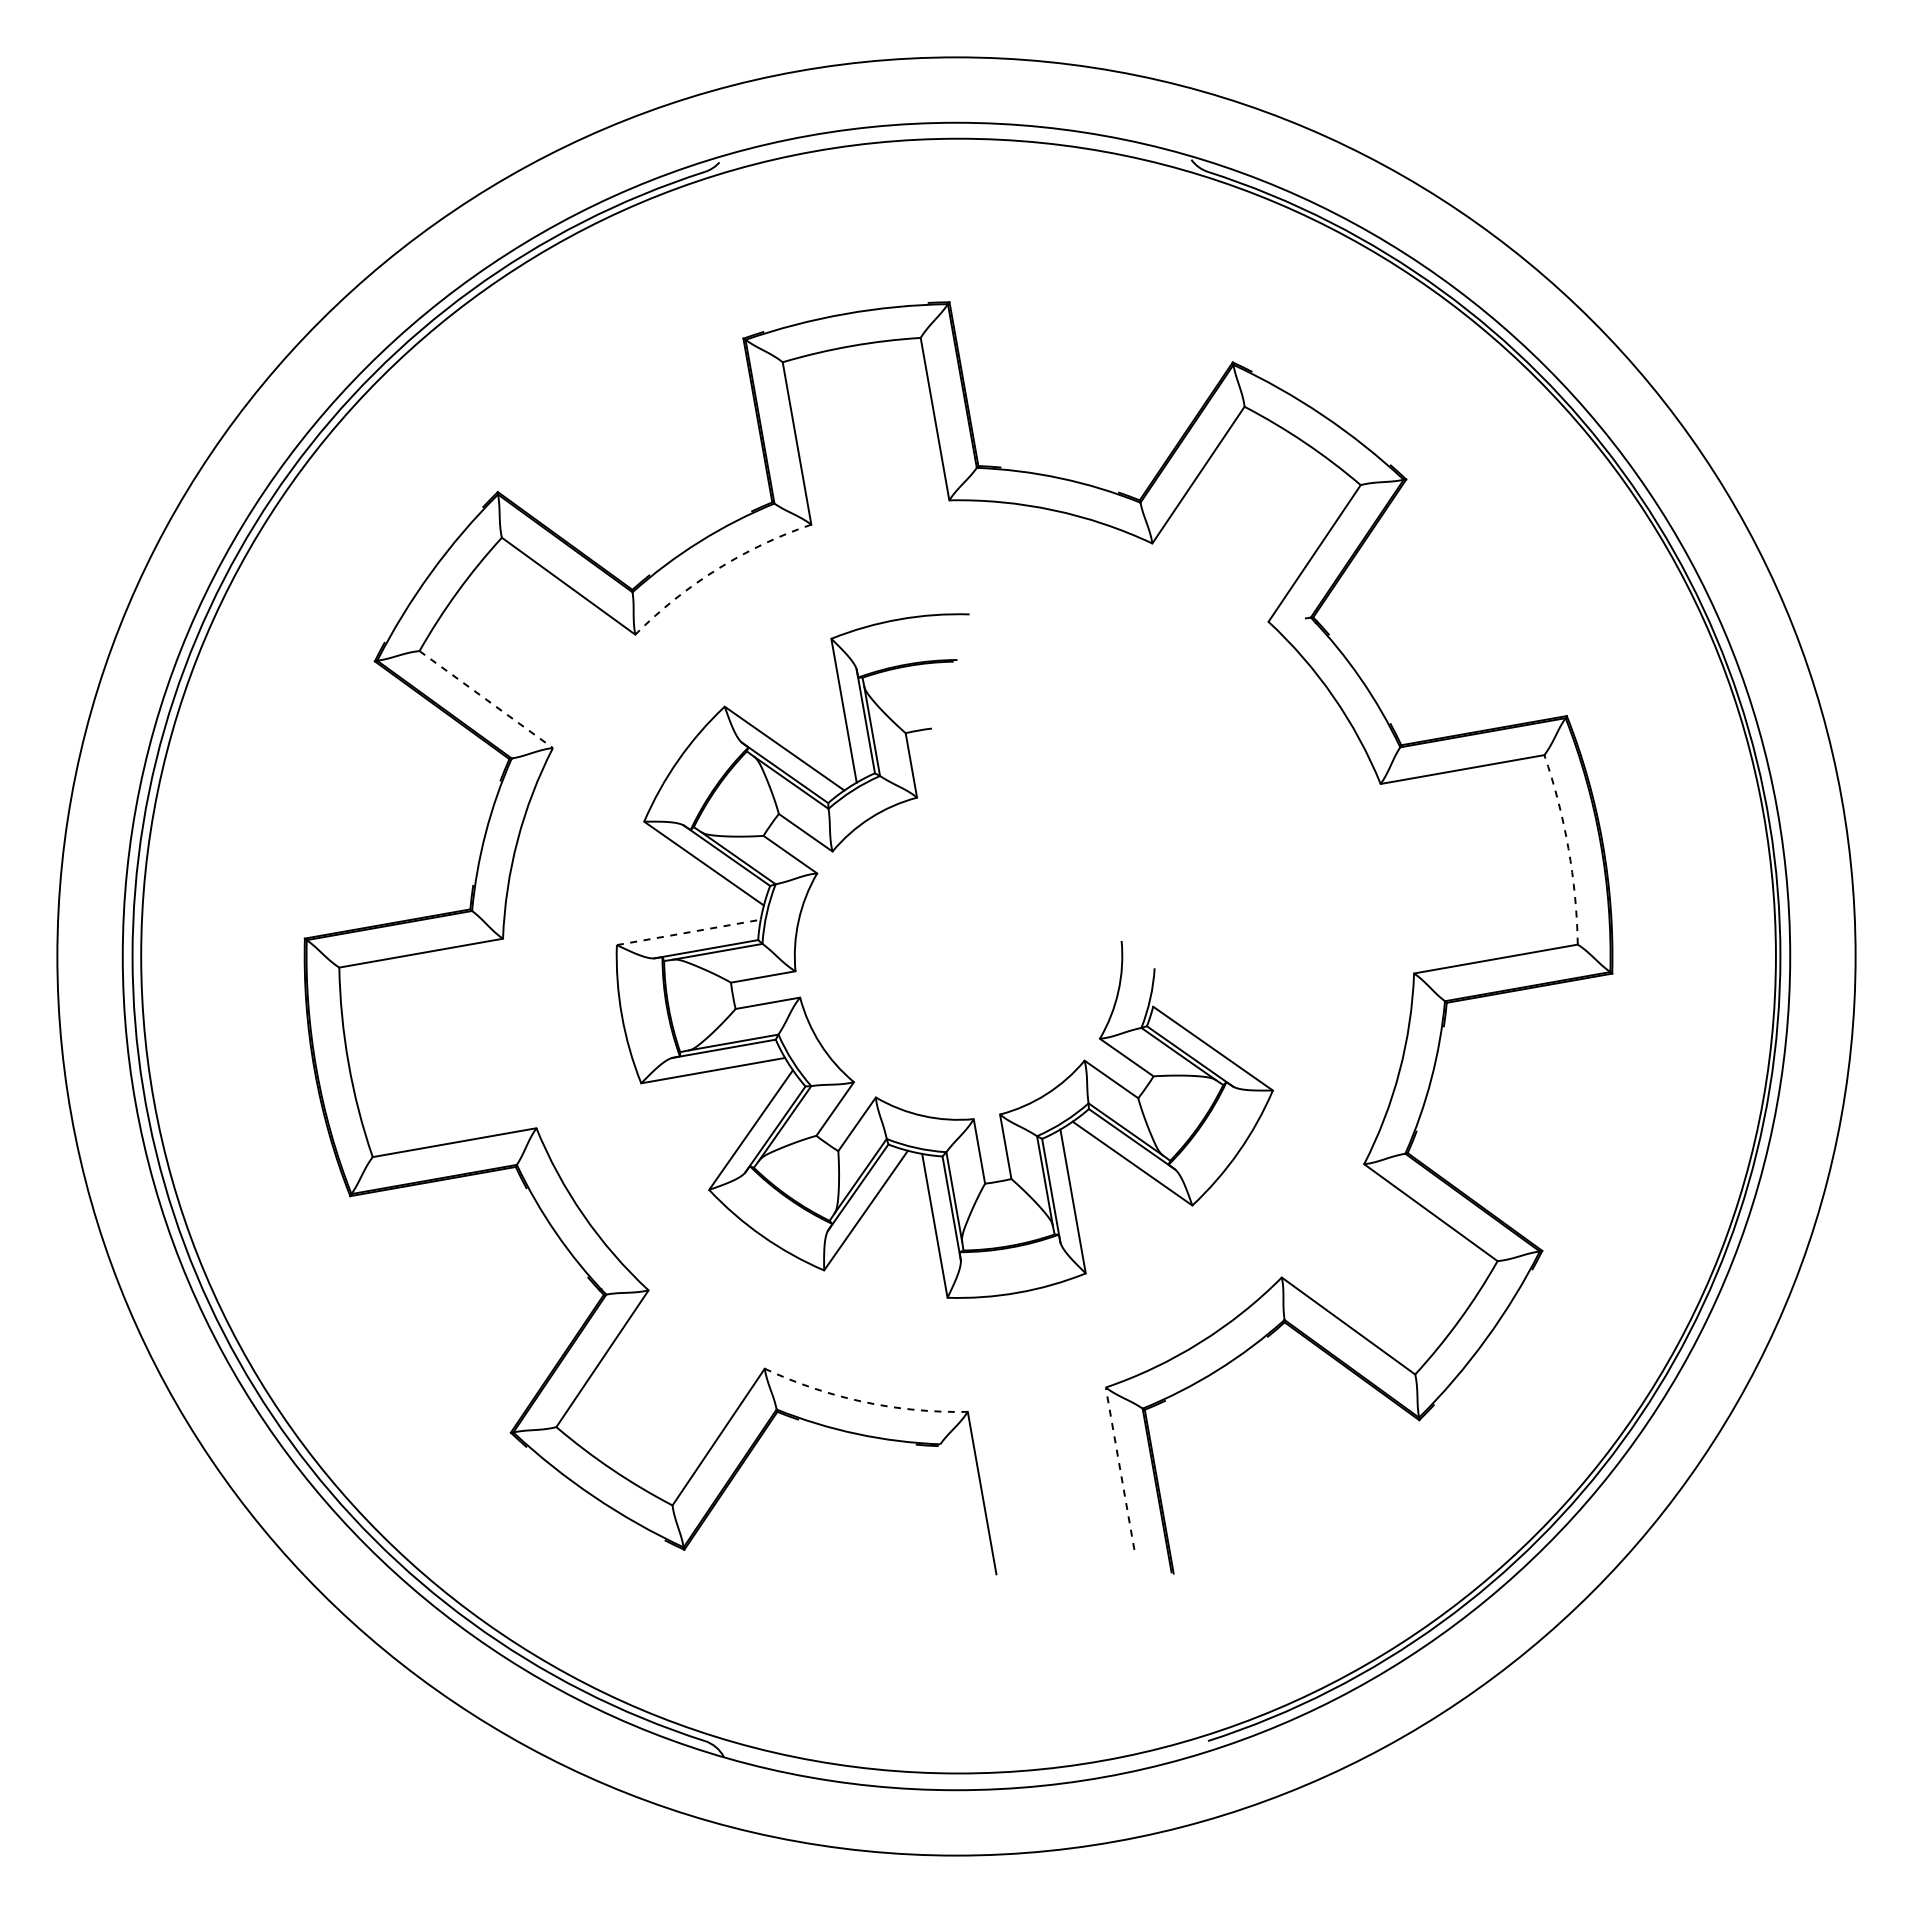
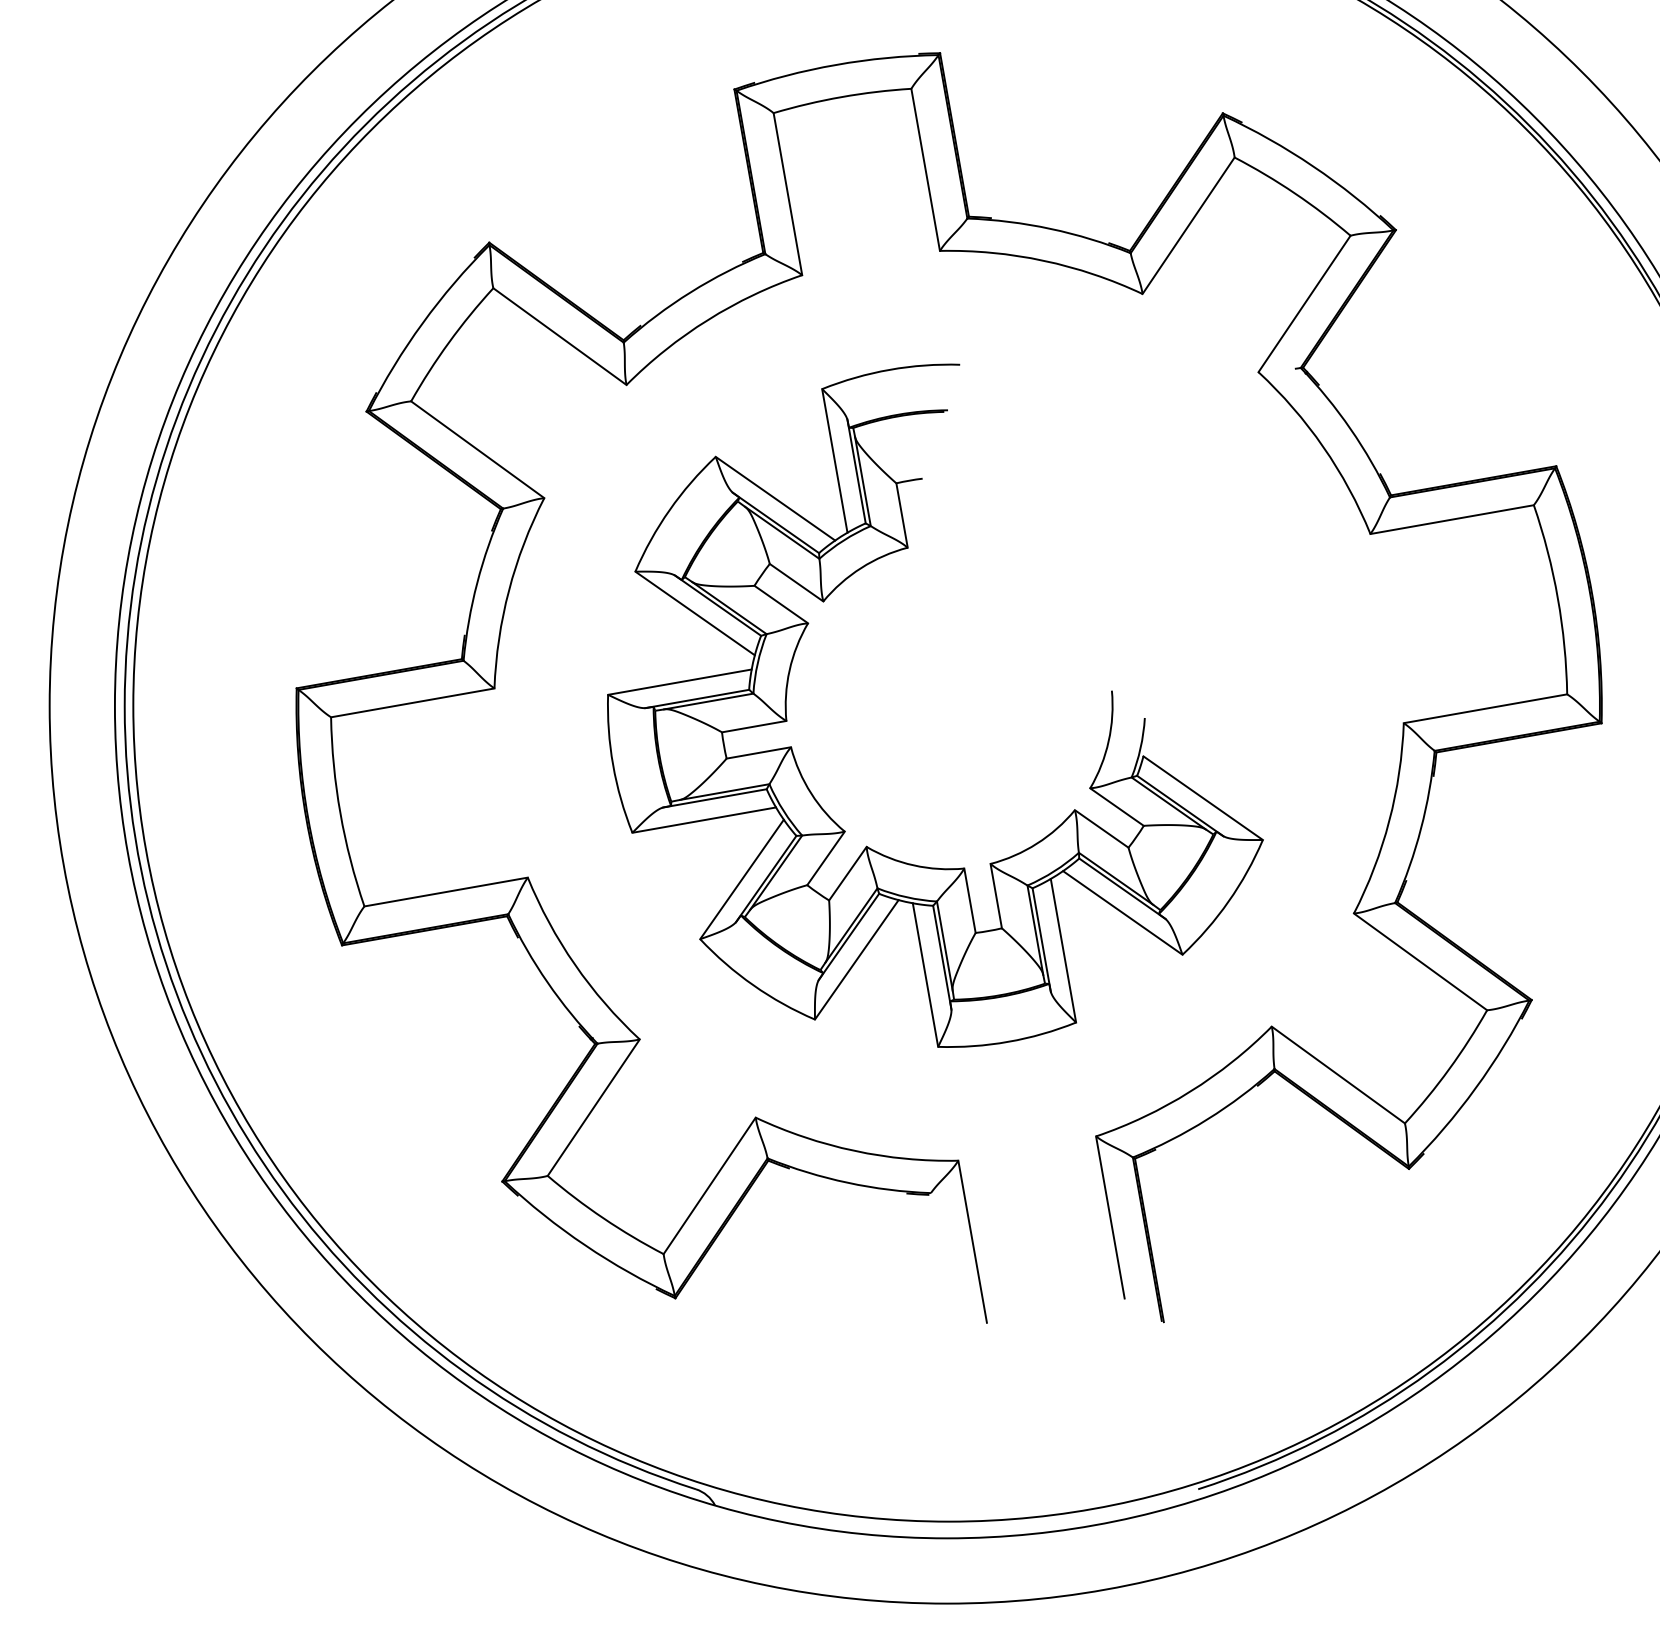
arc: (717, 569) -> (708, 319), dashed -> solid
line: (486, 699) -> (477, 449), dashed -> solid
arc: (1568, 848) -> (1557, 598), dashed -> solid
line: (689, 932) -> (680, 682), dashed -> solid
arc: (863, 1402) -> (854, 1151), dashed -> solid
line: (1120, 1468) -> (1110, 1217), dashed -> solid

